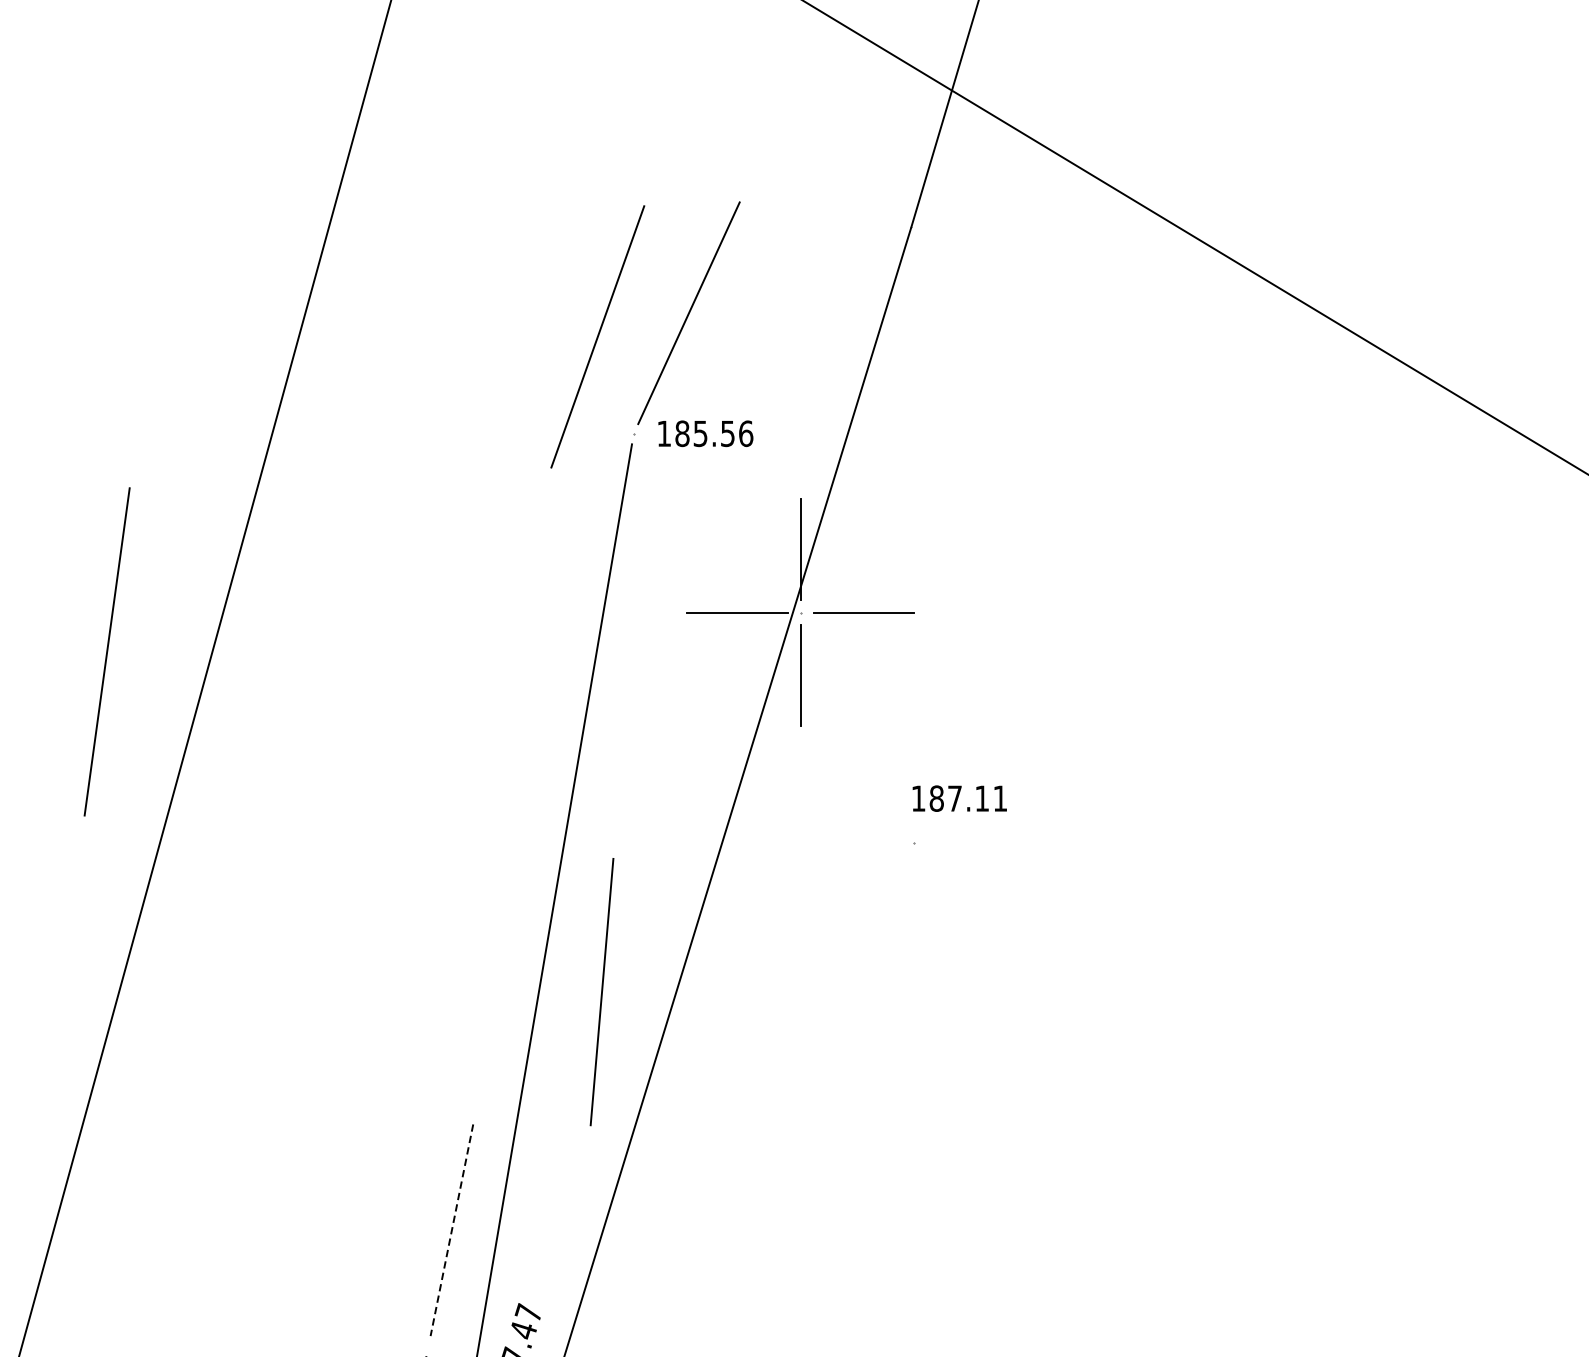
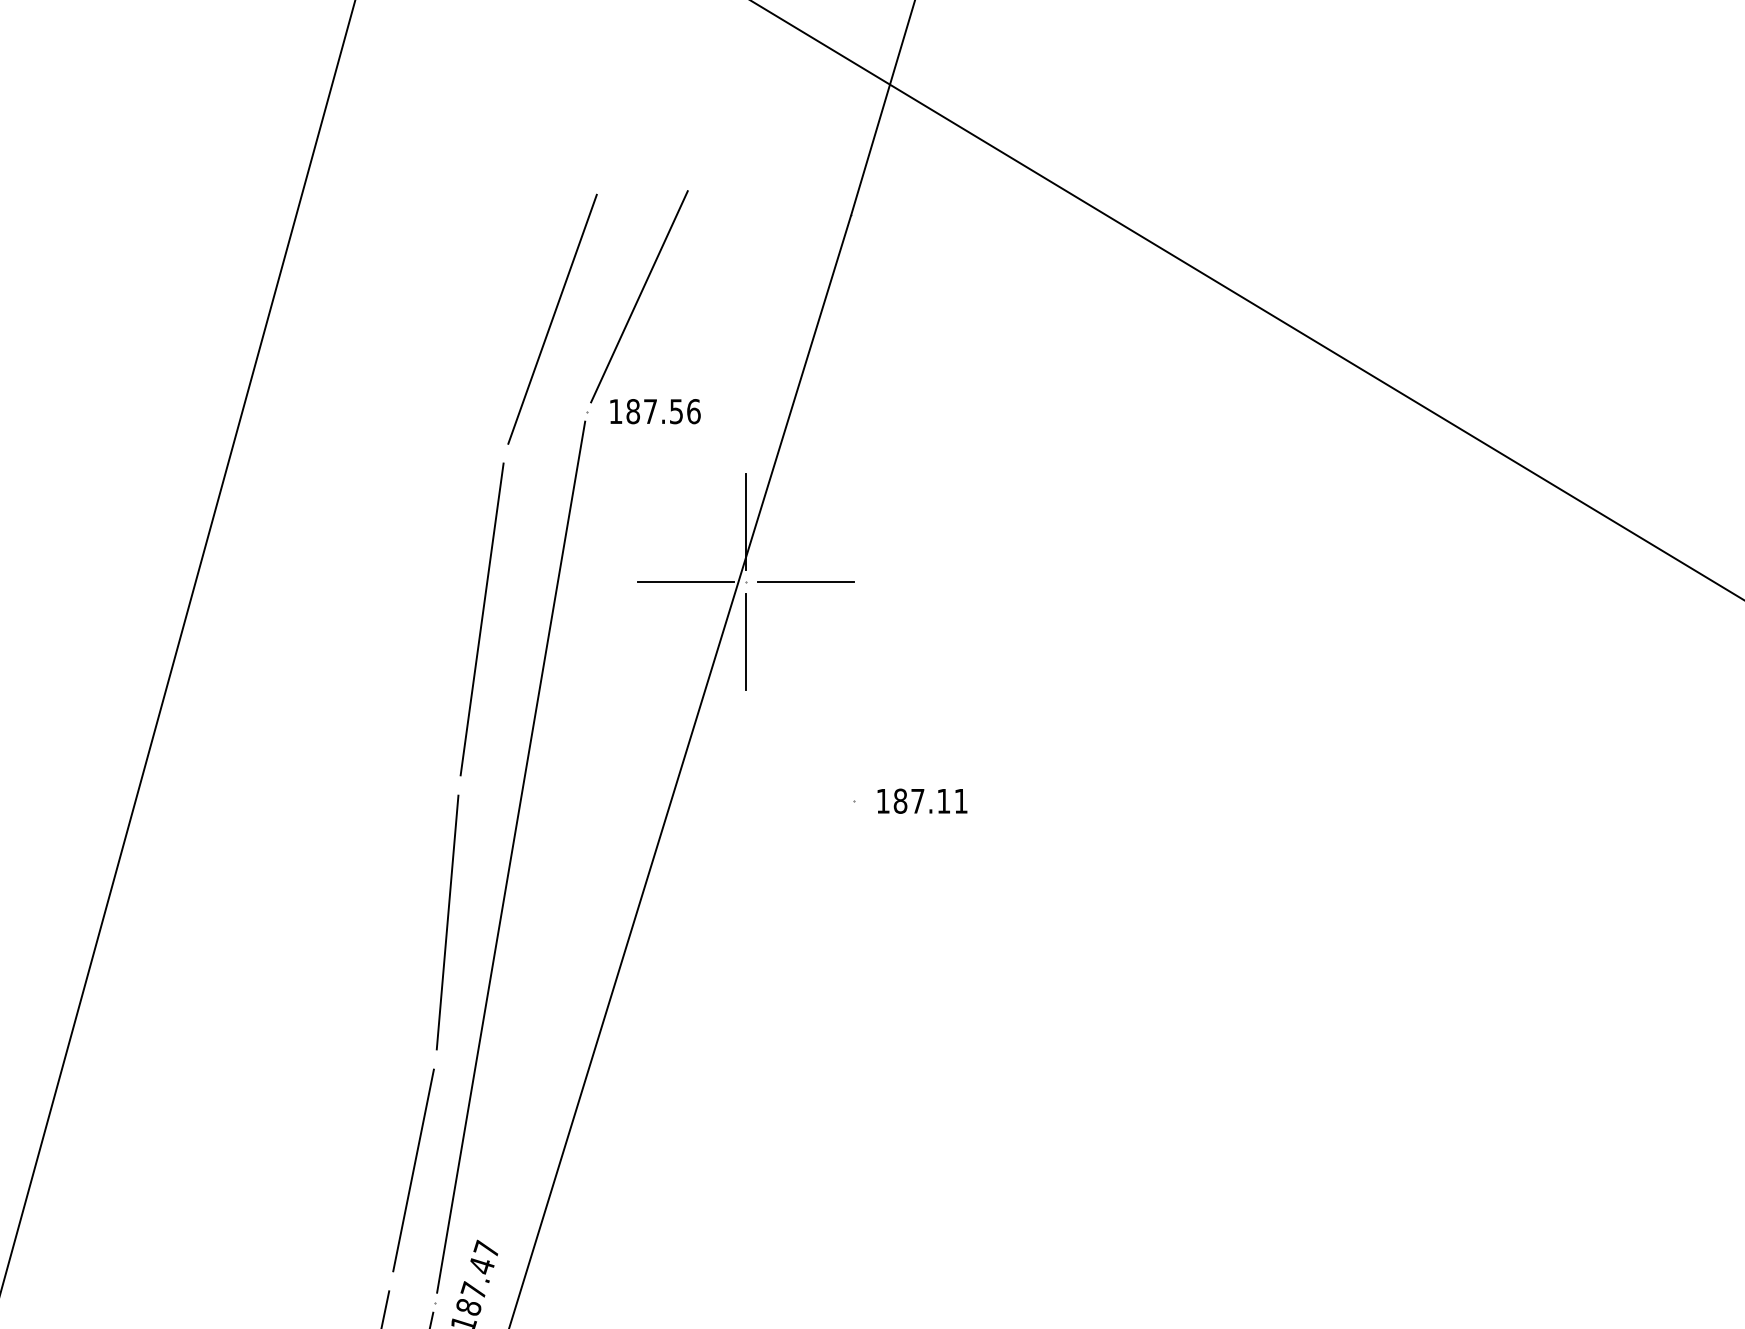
text: (700, 433) -> (650, 411), 185.56 -> 187.56
line: (106, 651) -> (481, 619), moved
text: (959, 797) -> (922, 800), moved
line: (601, 992) -> (447, 922), moved
line: (451, 1230) -> (413, 1170), dashed -> solid

